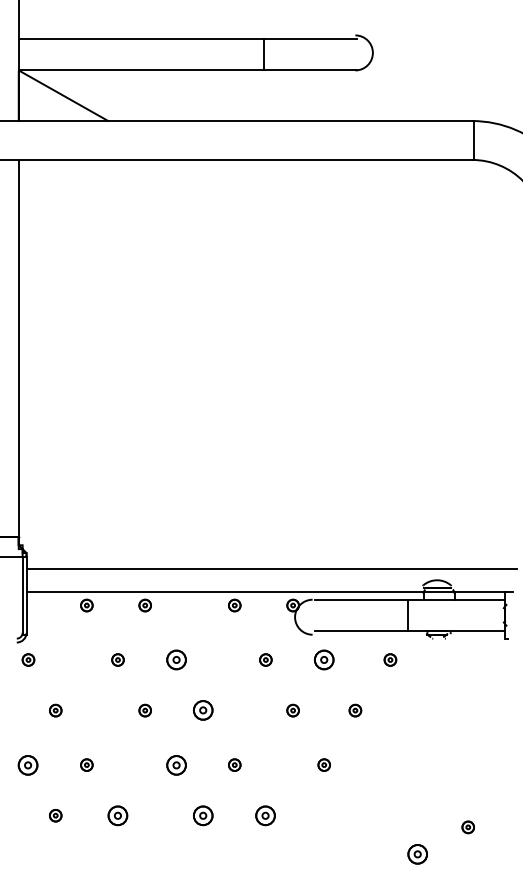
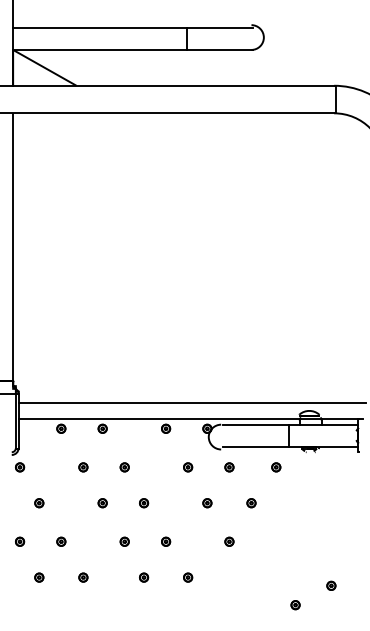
part: (176, 660) -> (124, 467), size x0.62
part: (324, 660) -> (229, 467), size x0.62
part: (204, 711) -> (144, 503), size x0.62
part: (29, 764) -> (20, 541), size x0.62
part: (176, 764) -> (124, 541), size x0.62
part: (118, 815) -> (83, 577), size x0.62
part: (204, 815) -> (144, 577), size x0.62
part: (266, 815) -> (188, 577), size x0.62
part: (417, 855) -> (295, 605), size x0.62

